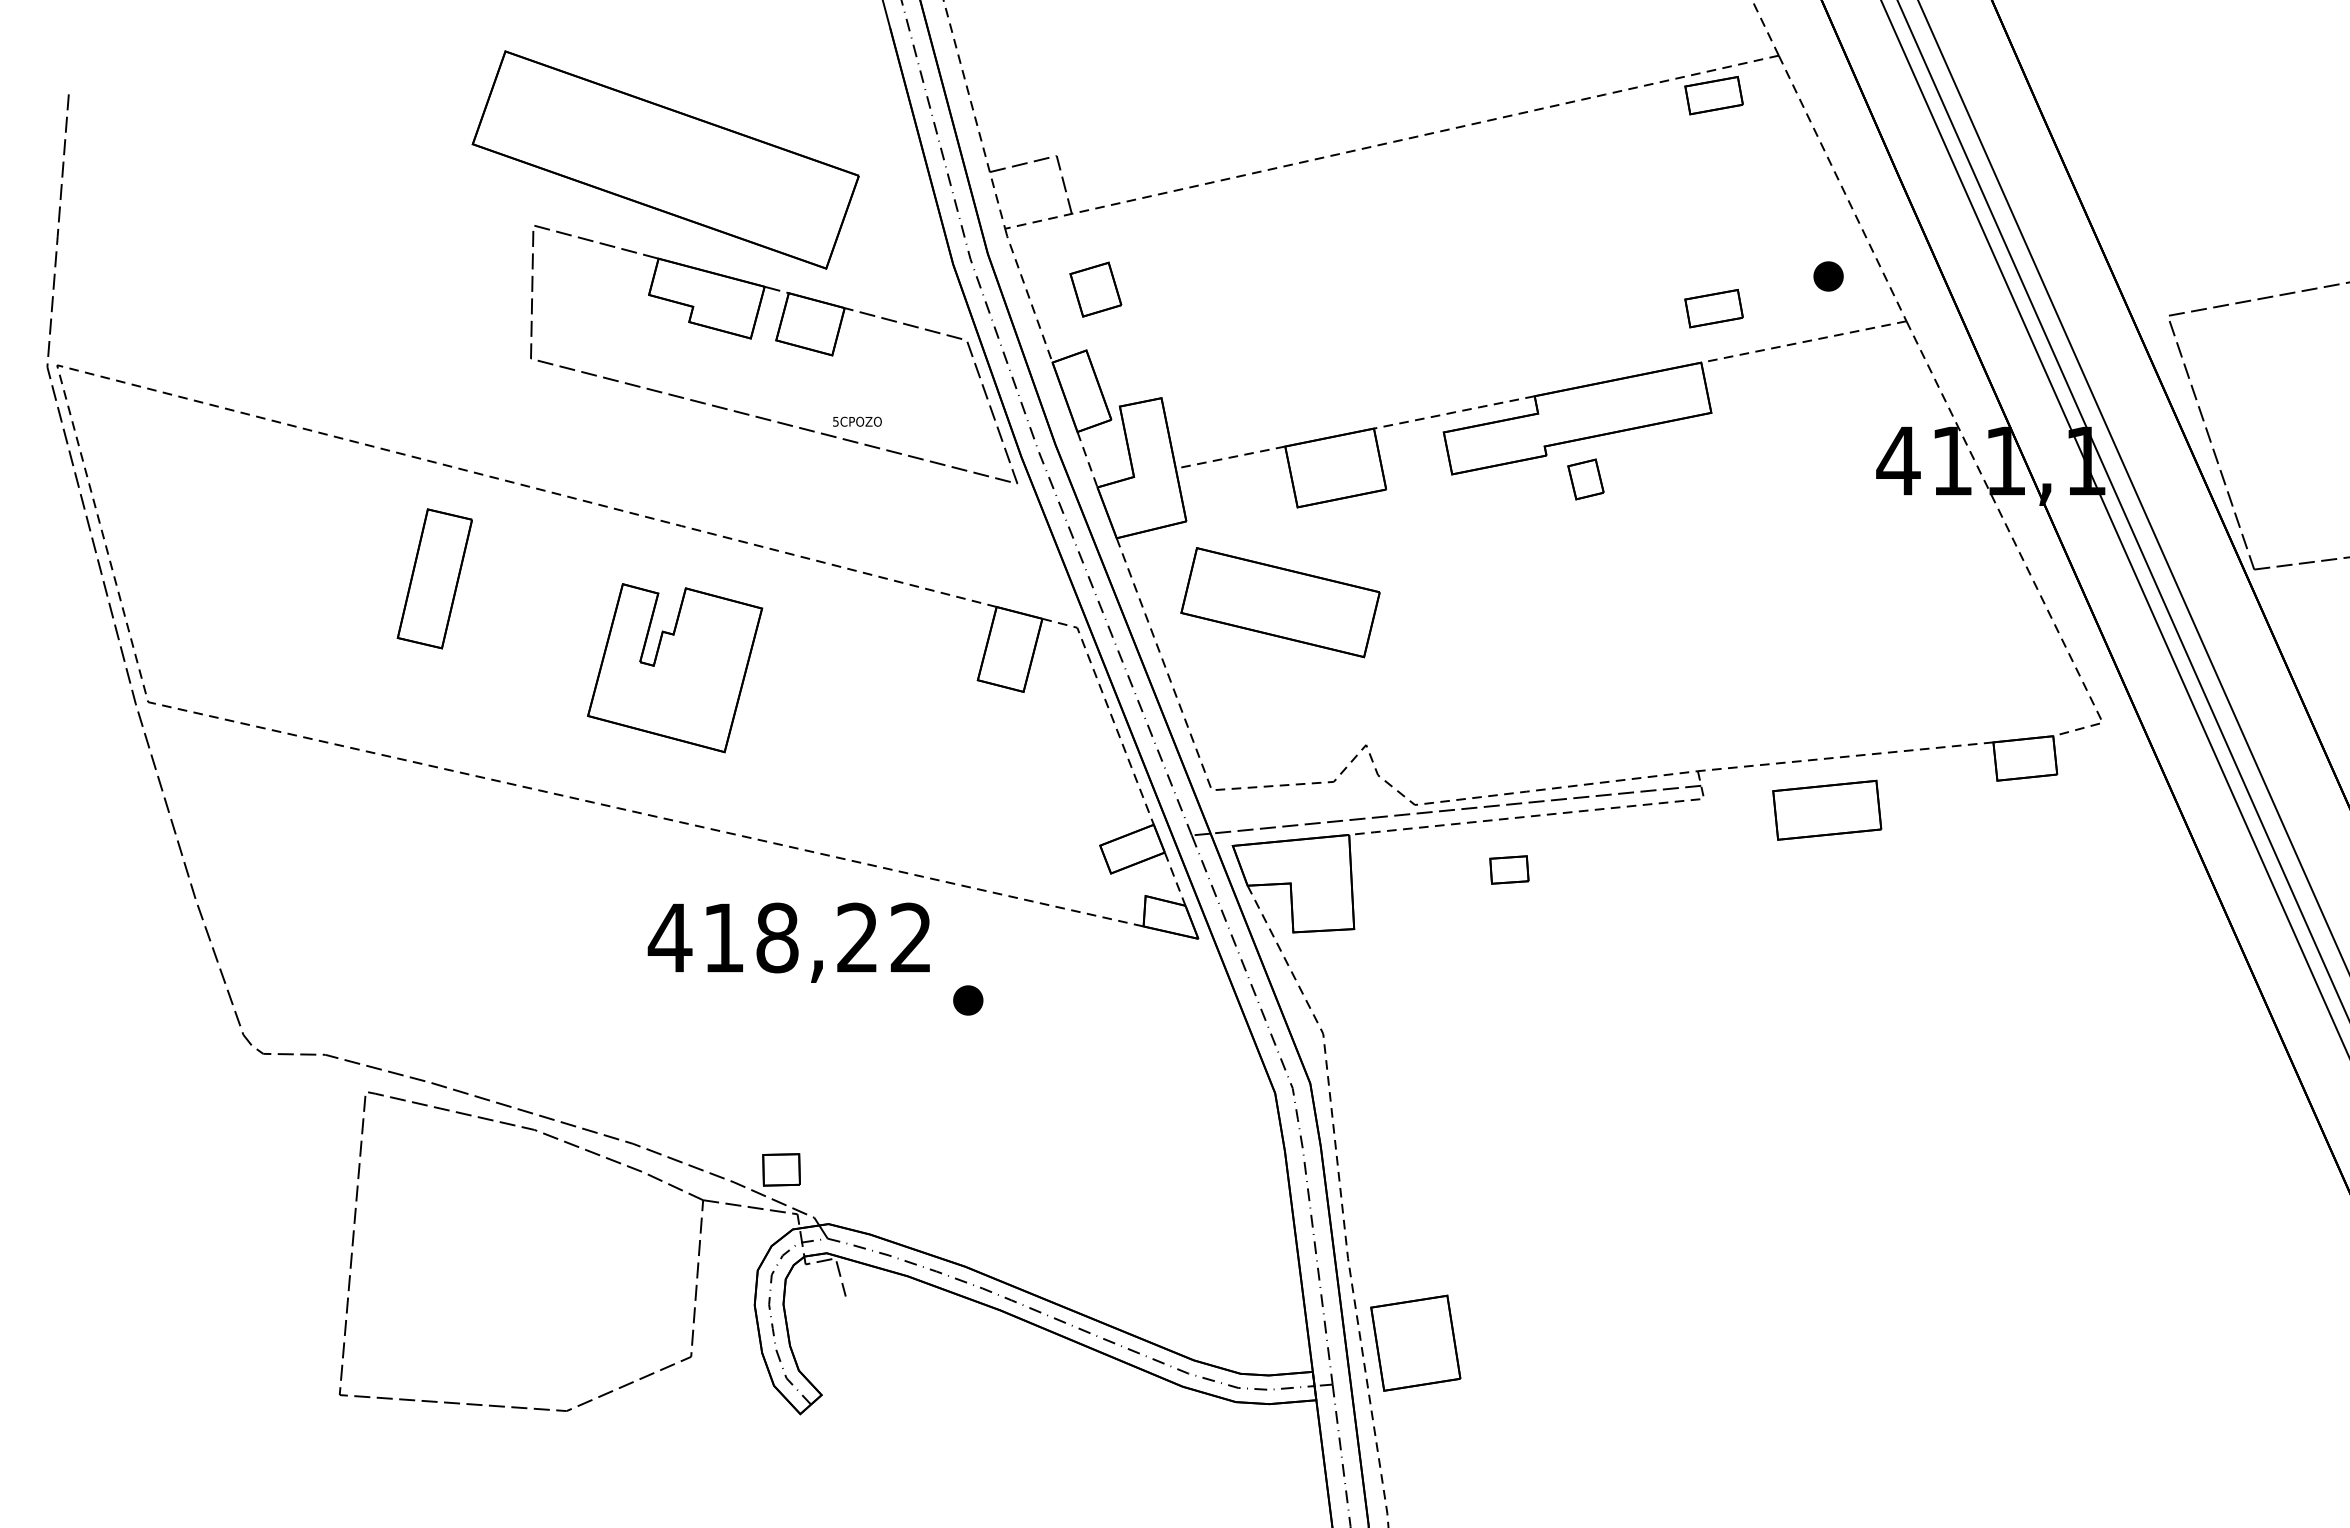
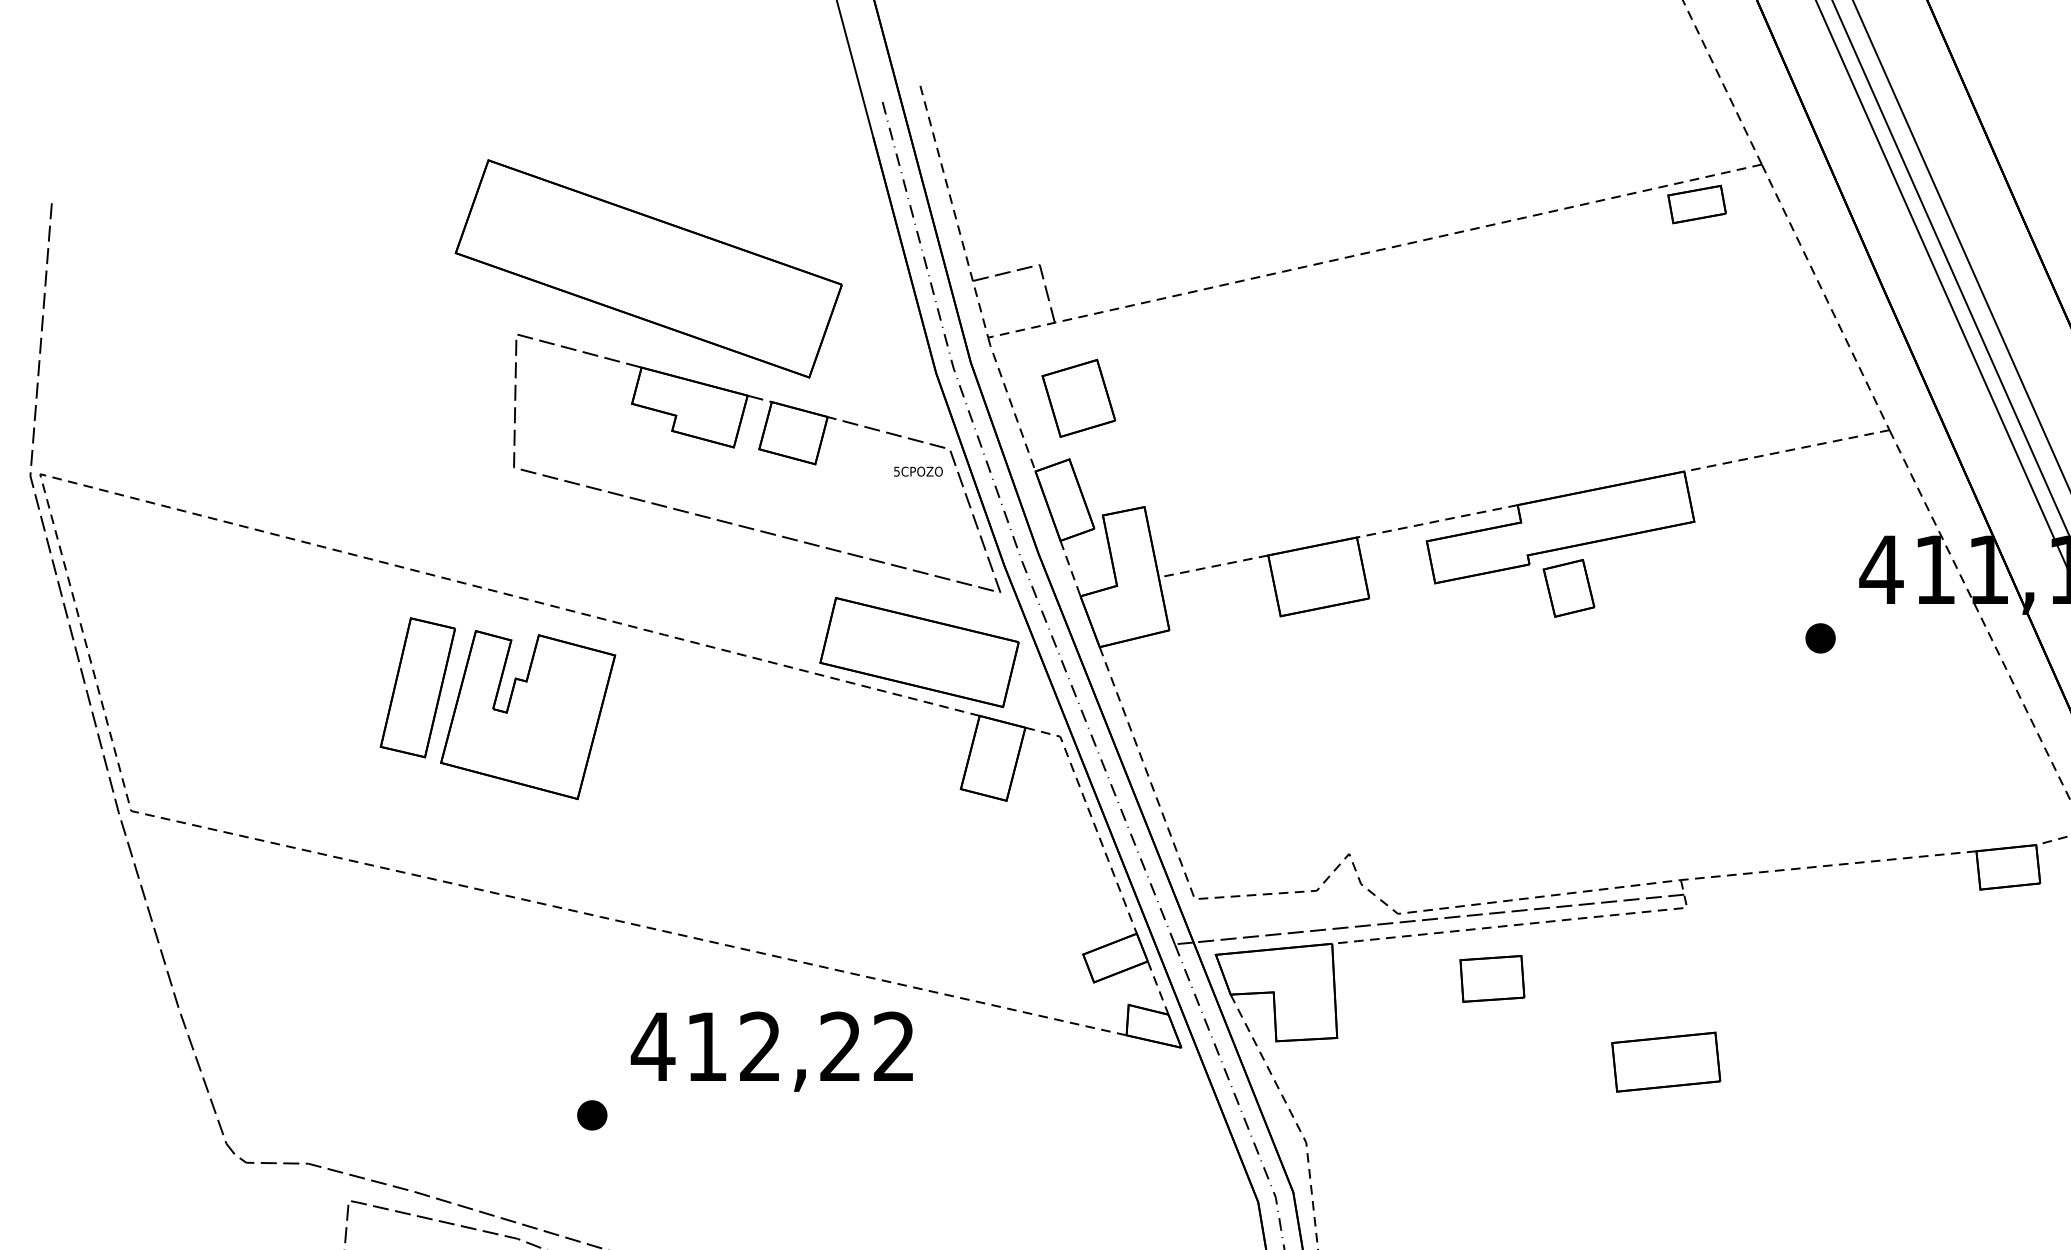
part: (1828, 276) -> (1820, 638), moved
part: (1095, 289) -> (1078, 398), size x1.43
part: (1713, 308) -> (1696, 417), removed
text: (857, 421) -> (918, 471), moved
part: (1585, 479) -> (1568, 588), size x1.43
part: (1280, 602) -> (919, 652), moved
part: (675, 668) -> (528, 715), moved
part: (1827, 809) -> (1666, 1061), moved
part: (1509, 869) -> (1492, 978), size x1.67
text: (777, 937) -> (760, 1046), 418,22 -> 412,22
part: (968, 1000) -> (592, 1115), moved

